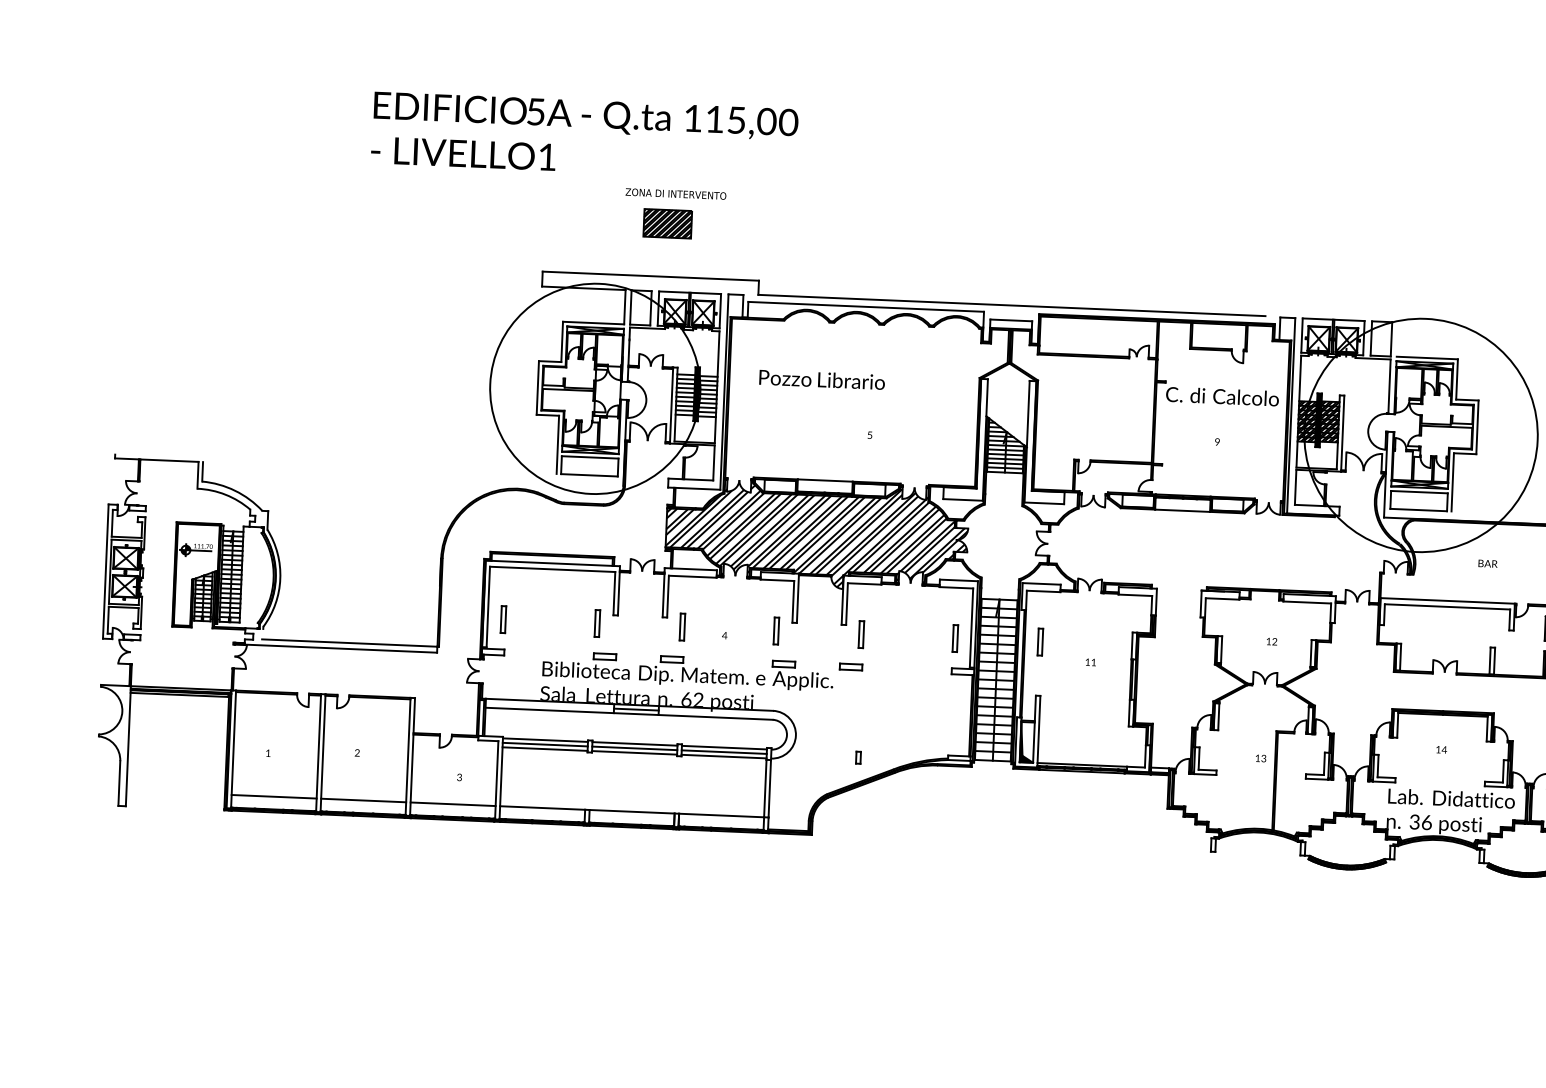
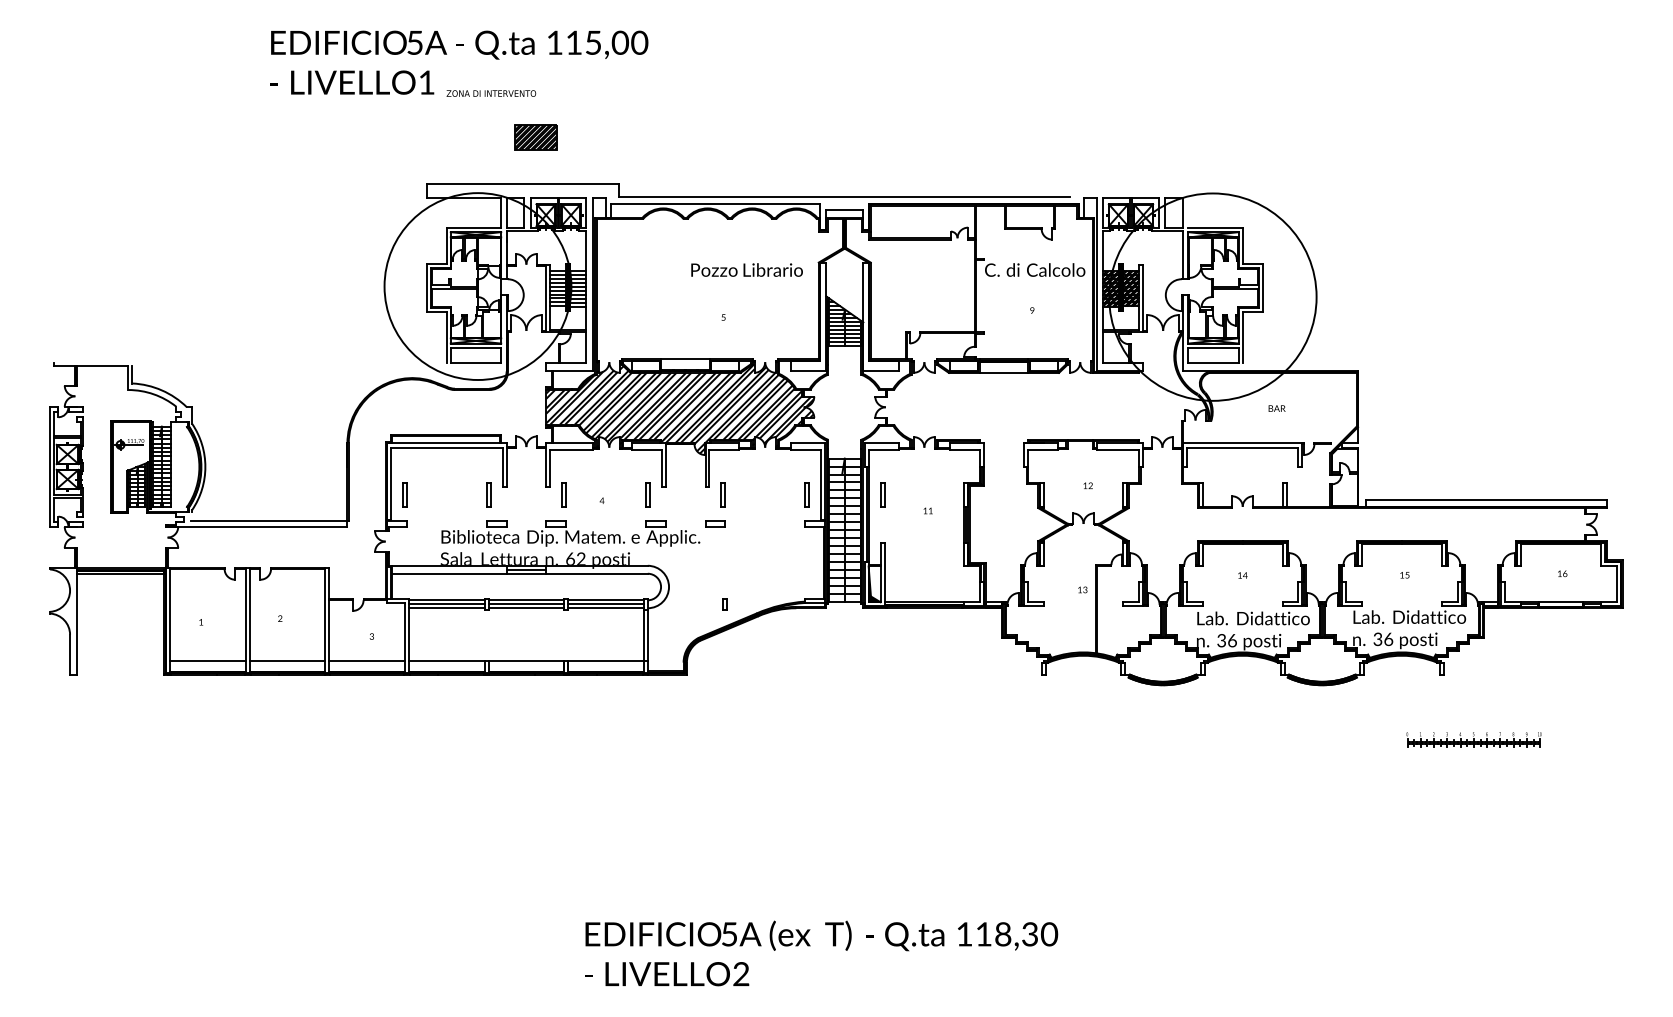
text: (676, 193) -> (491, 93), moved
text: (821, 379) -> (746, 269), moved

